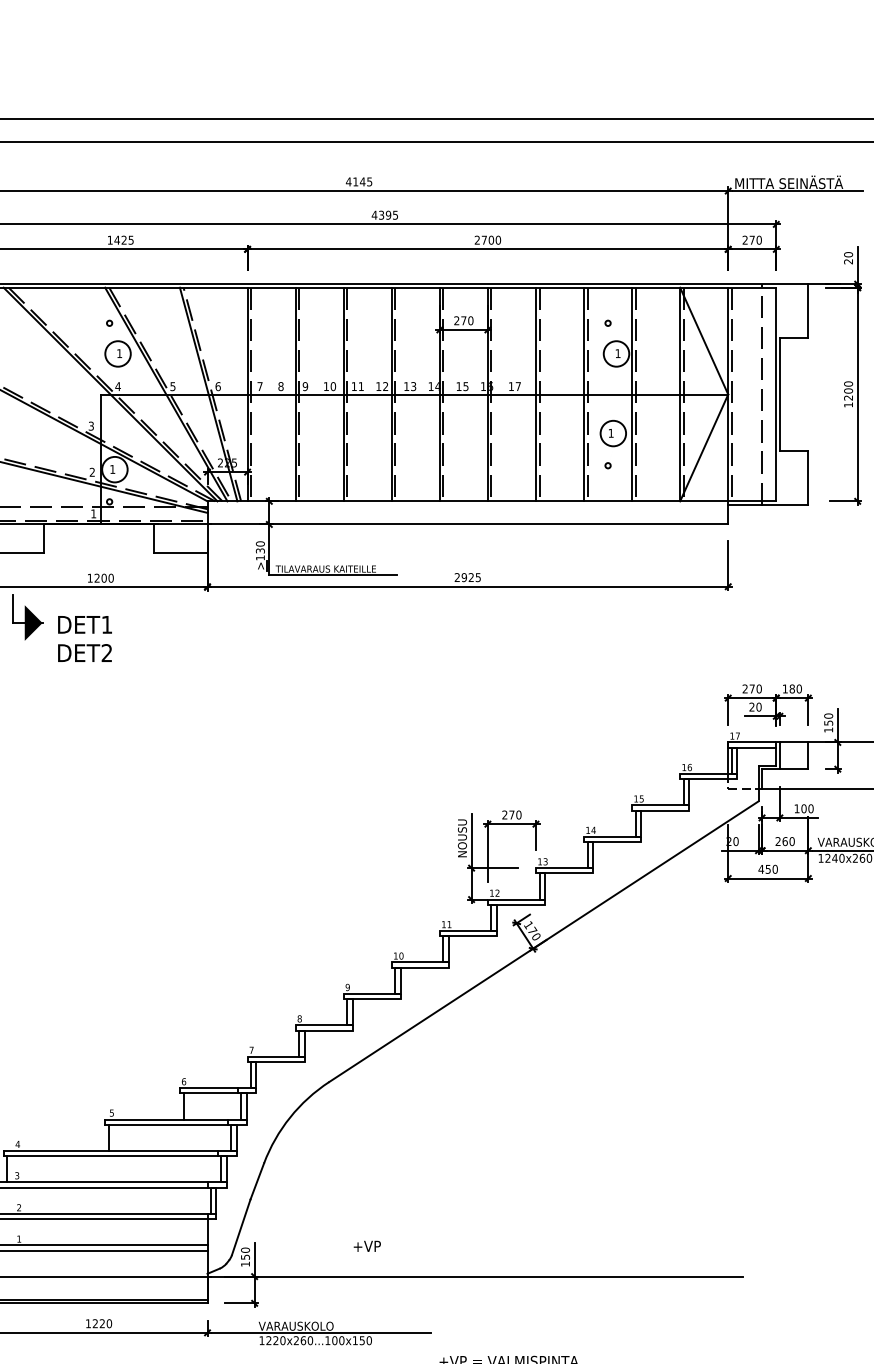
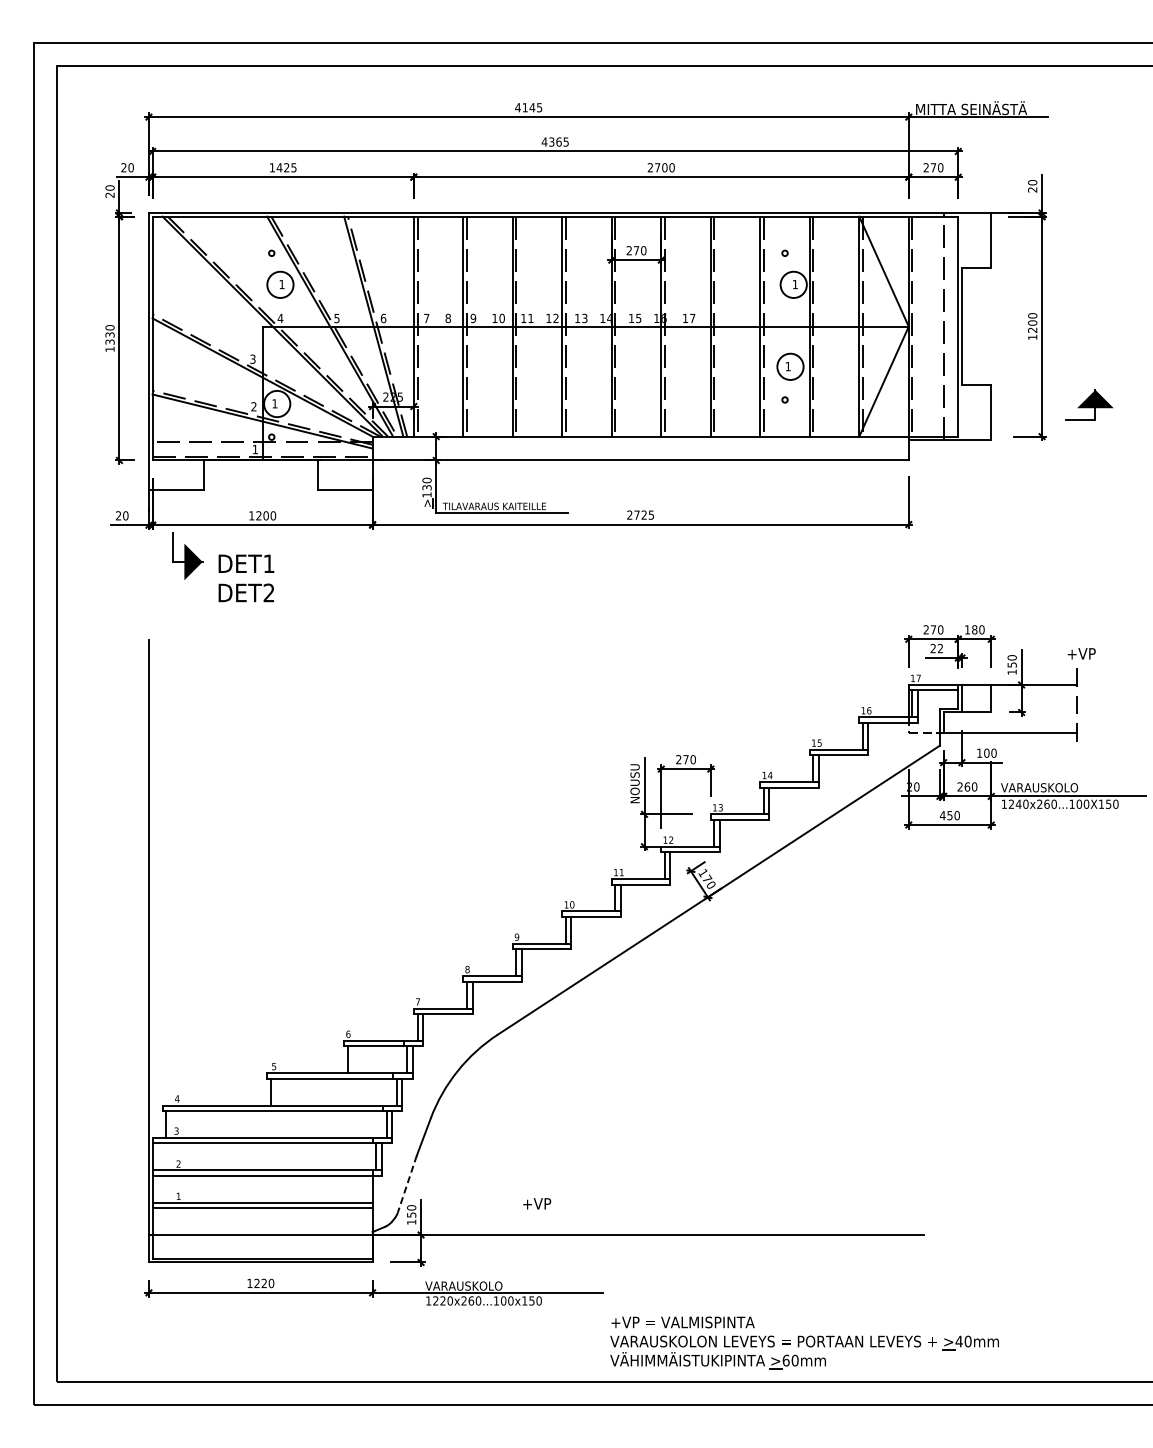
text: (388, 214) -> (558, 141), 4395 -> 4365
text: (463, 576) -> (636, 514), 2925 -> 2725
text: (759, 707) -> (940, 648), 20 -> 22
line: (241, 1227) -> (407, 1184), solid -> dashed

